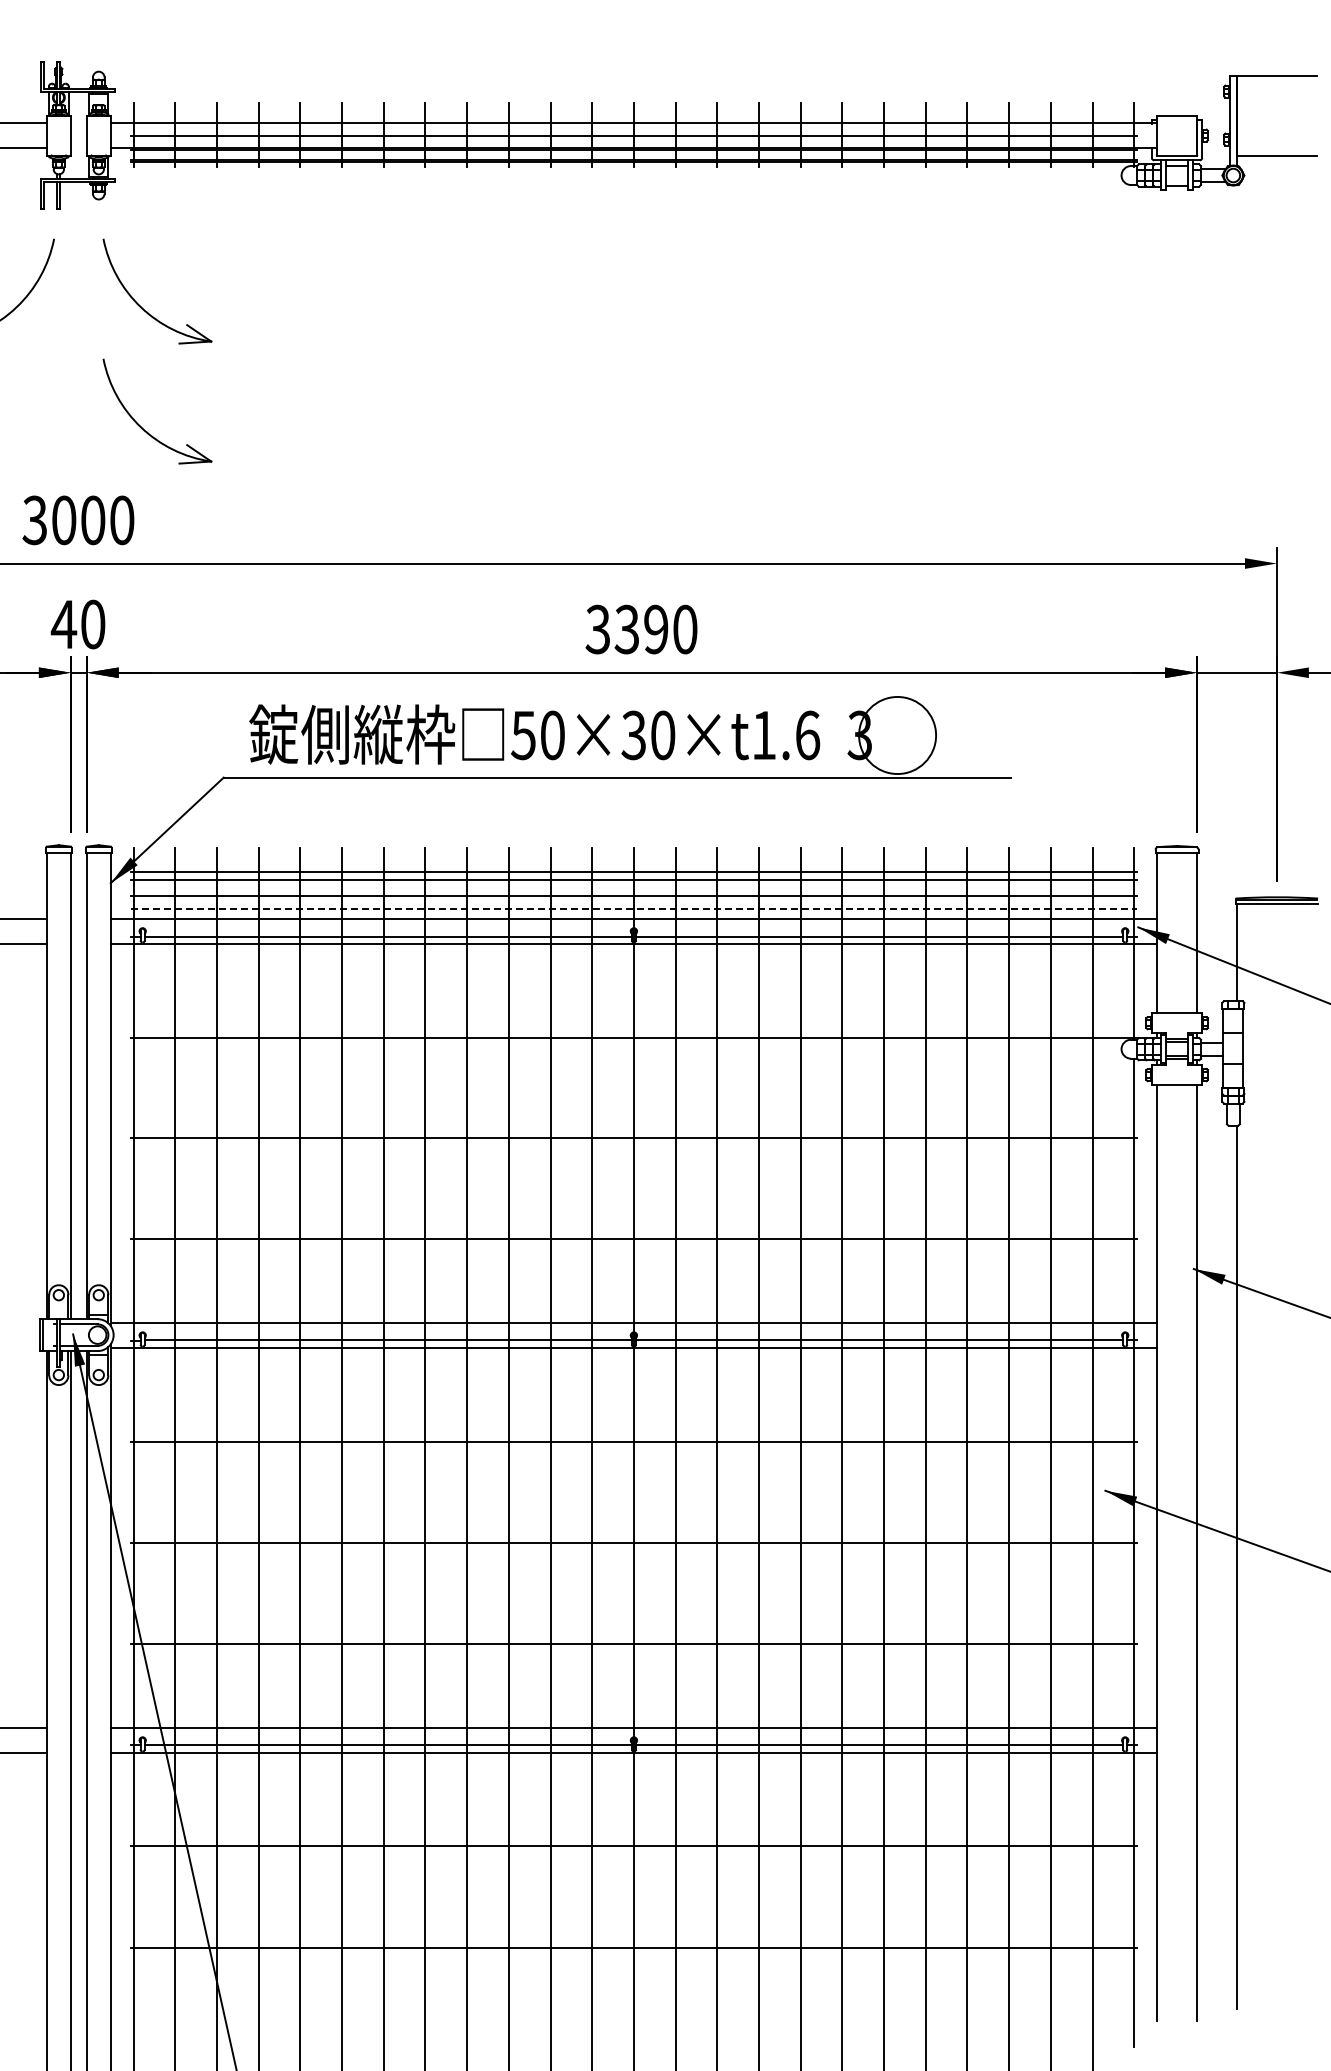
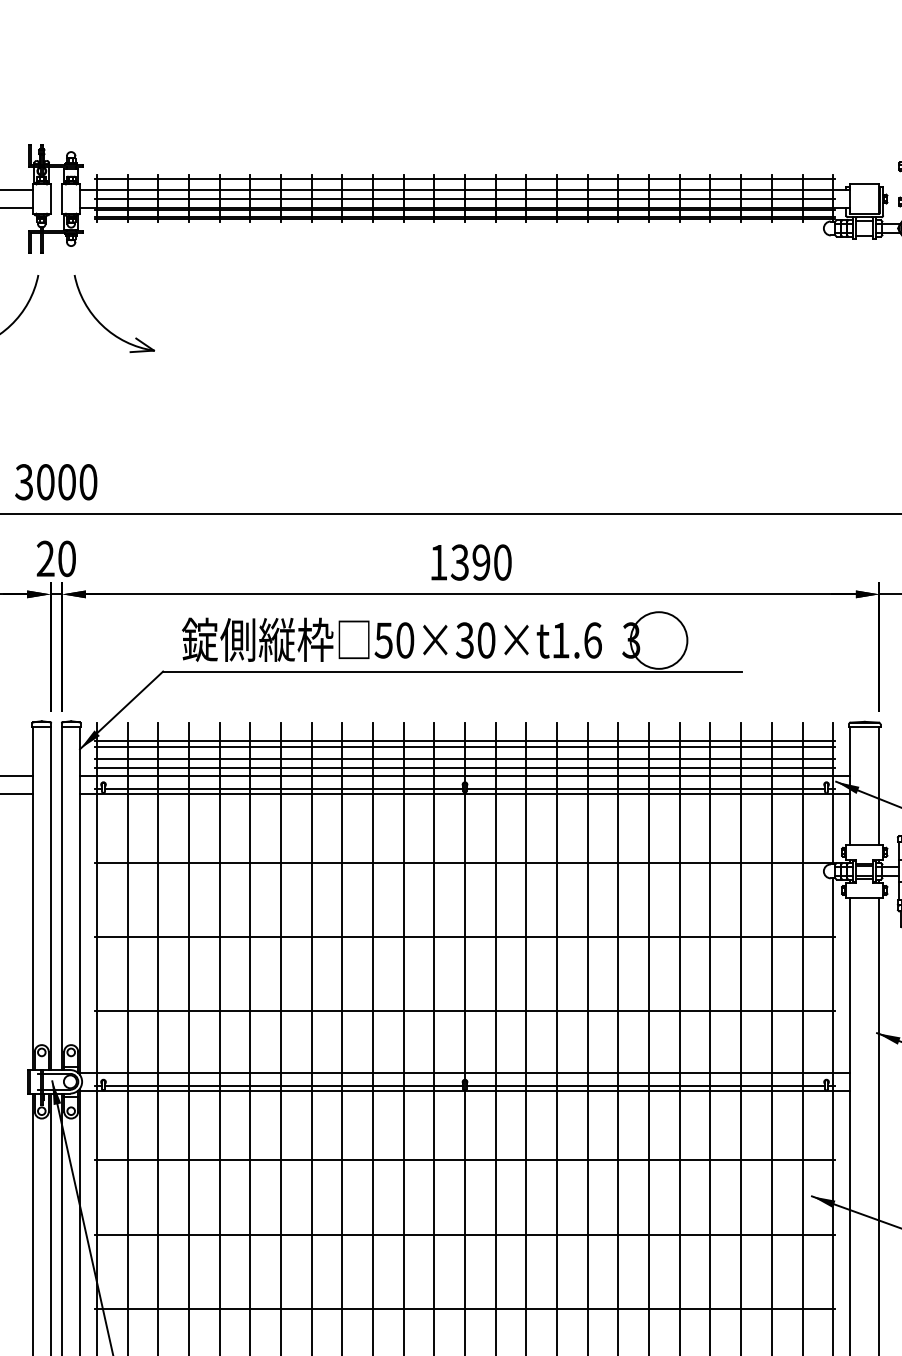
line: (633, 107) -> (464, 178), added
part: (141, 426) -> (102, 413), removed
text: (63, 623) -> (45, 558), 40 -> 20
text: (597, 629) -> (438, 562), 3390 -> 1390
line: (633, 908) -> (464, 767), dashed -> solid

